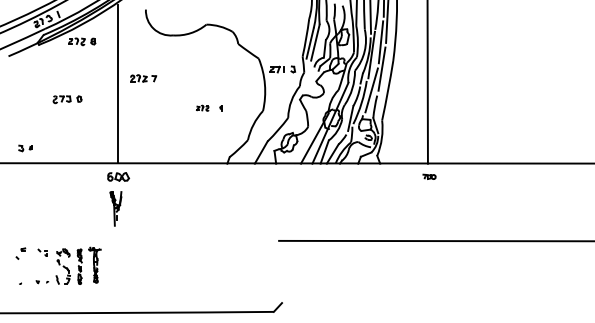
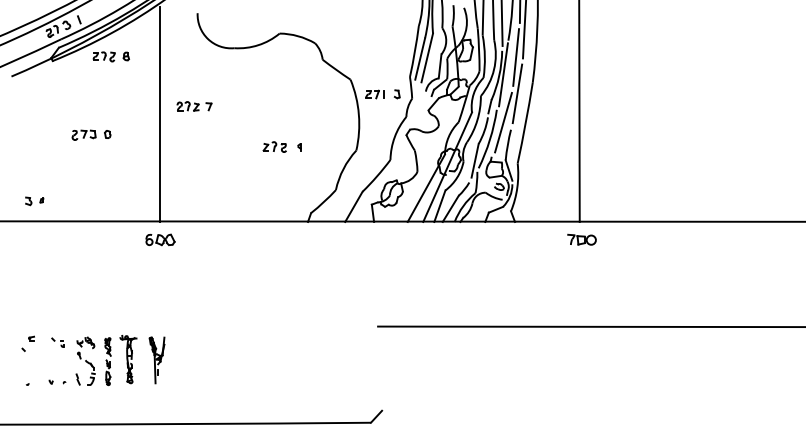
part: (202, 107) -> (274, 145), size x1.43
part: (429, 176) -> (581, 239), size x1.67
part: (115, 208) -> (156, 359), moved

